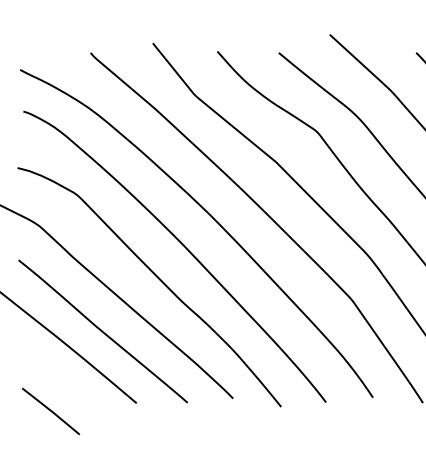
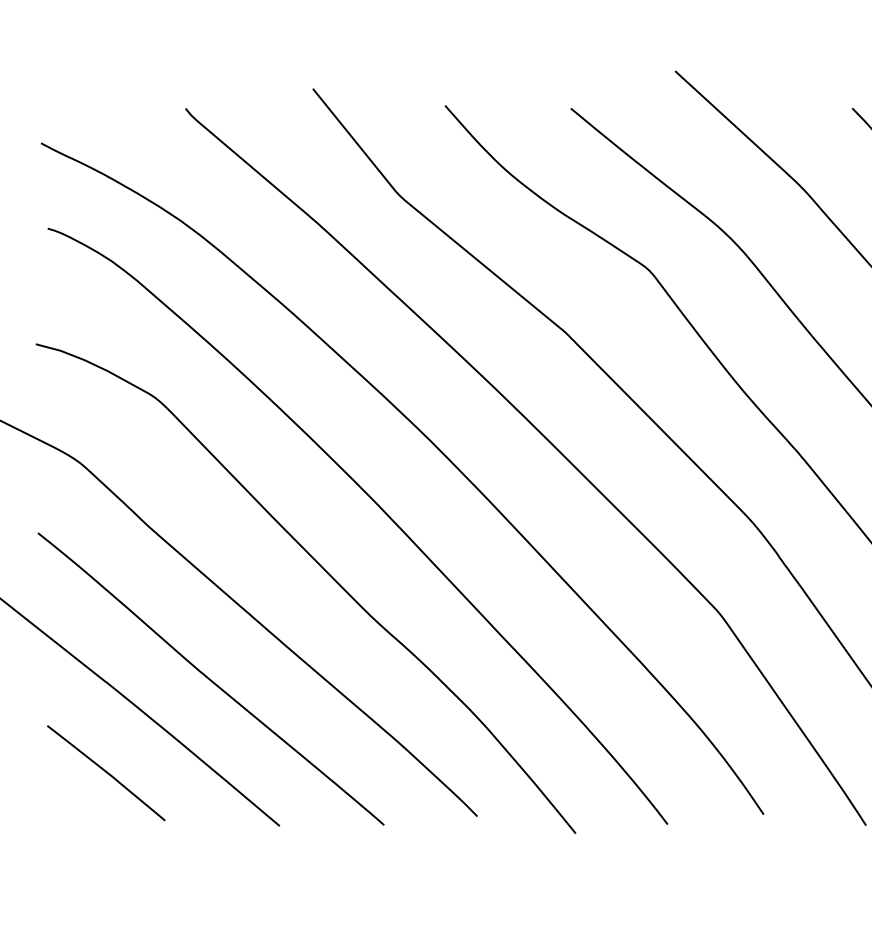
line: (50, 411) -> (105, 773), moved

